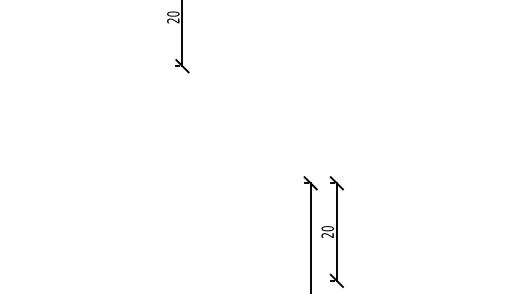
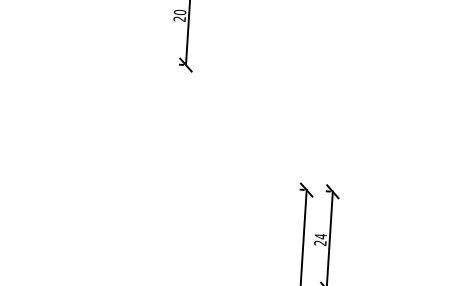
text: (327, 228) -> (320, 236), 20 -> 24

